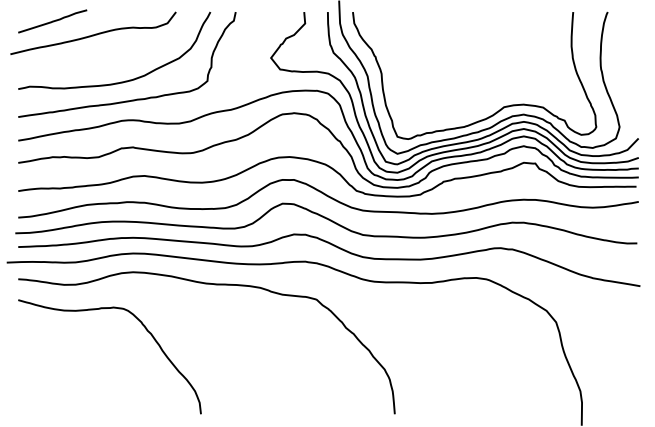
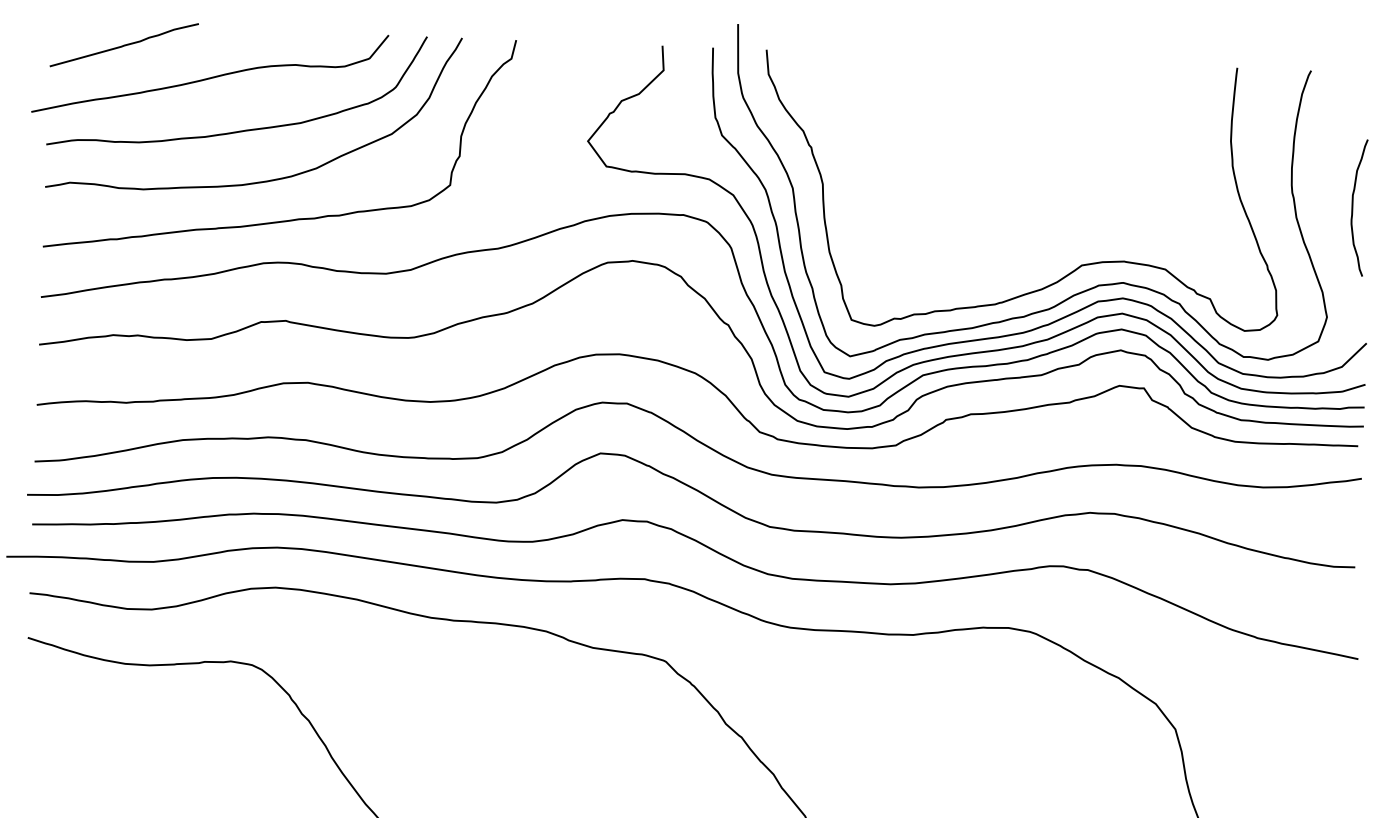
curve: (108, 58) -> (240, 128), added
curve: (630, 75) -> (1354, 208), added

